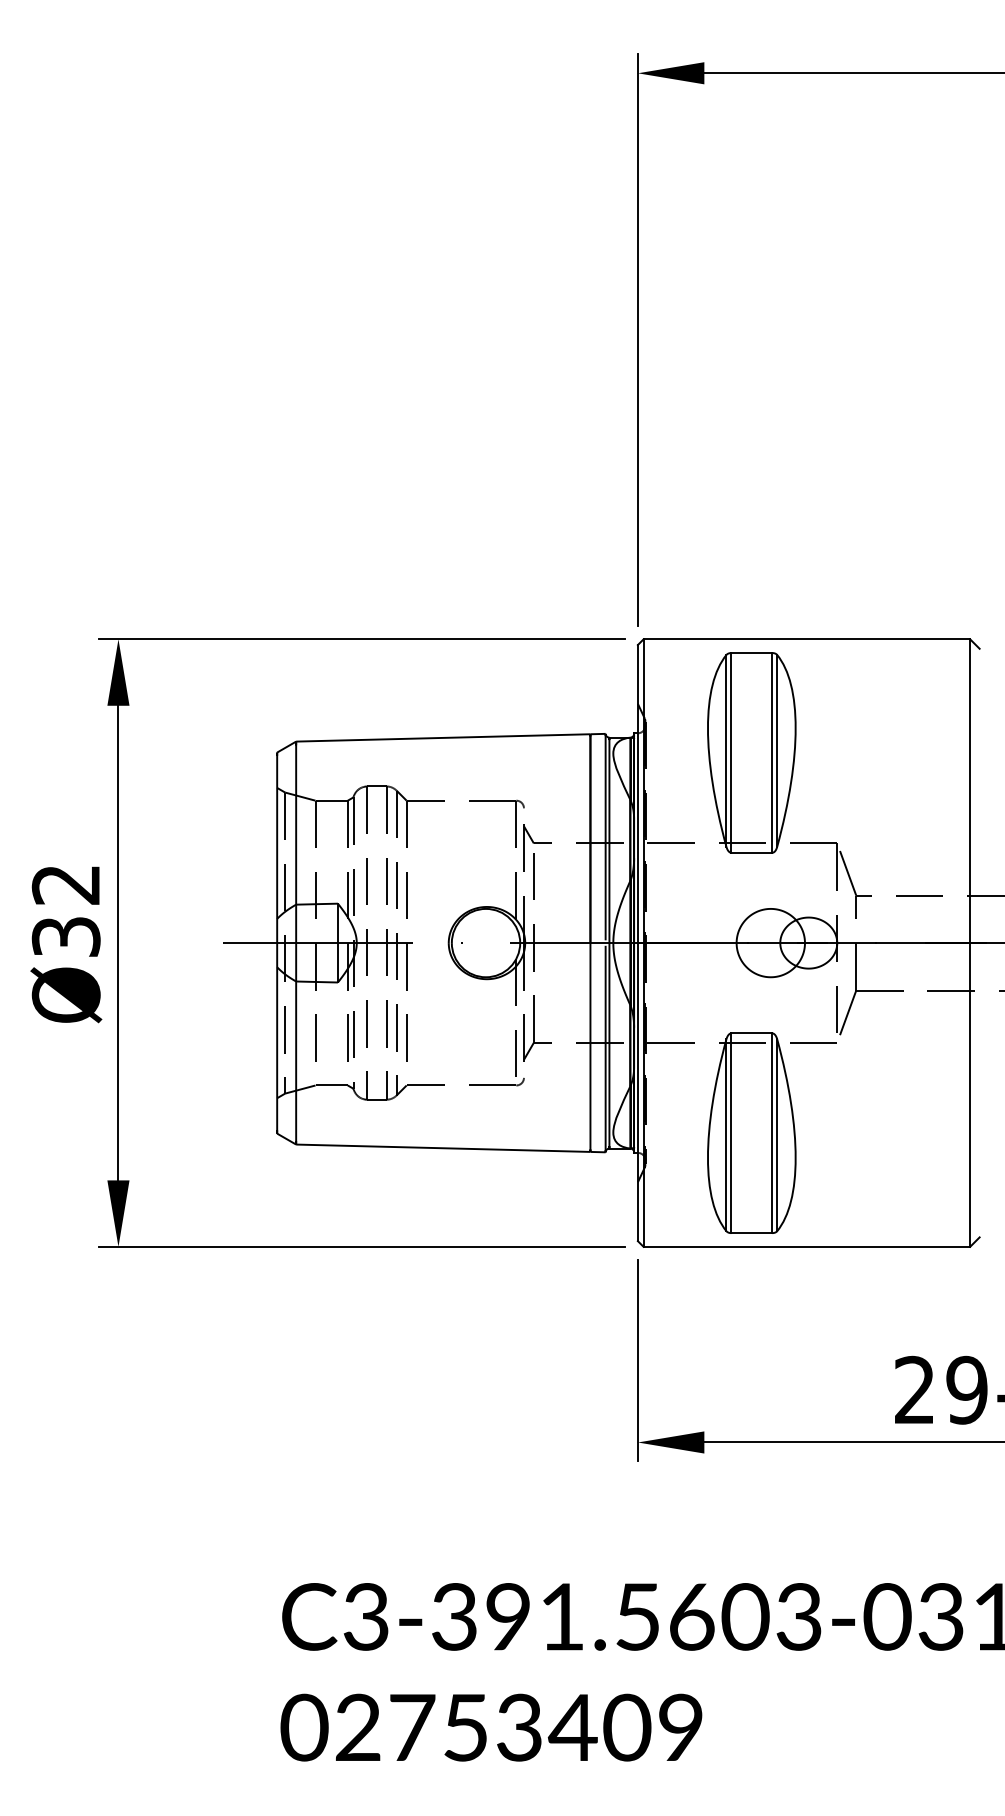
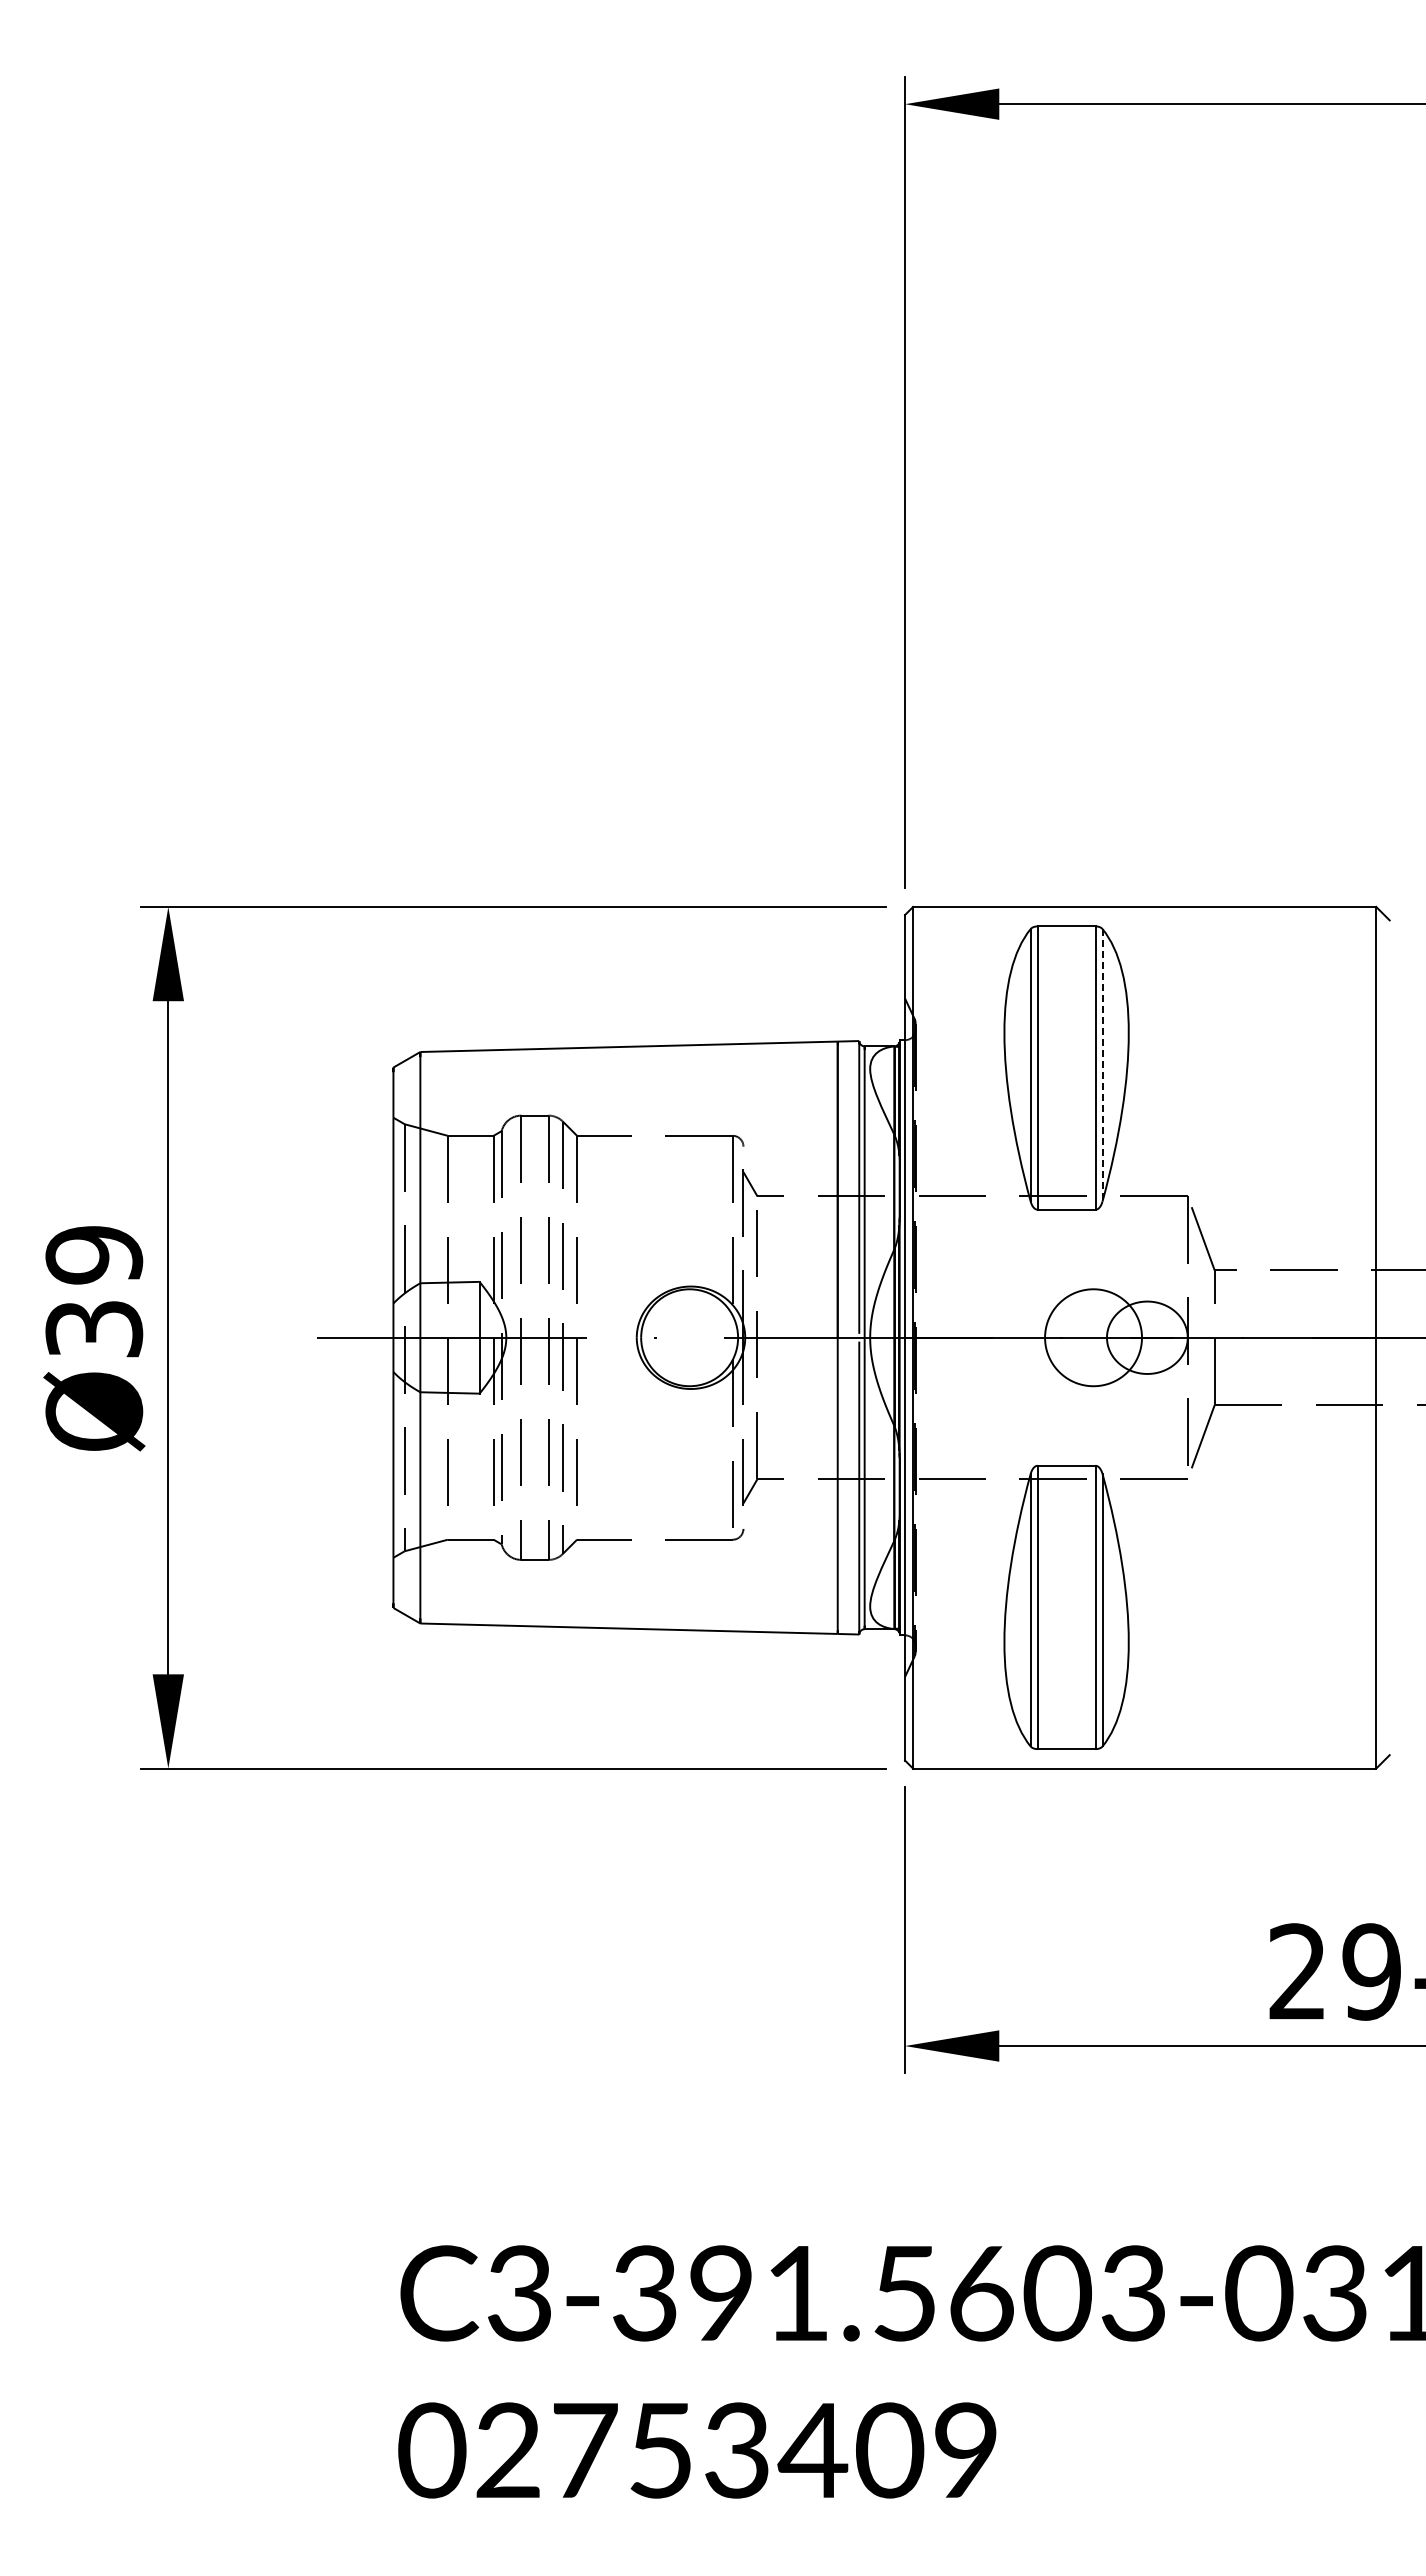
line: (777, 751) -> (1102, 1065), solid -> dashed
text: (66, 885) -> (94, 1255), Ø32 -> Ø39

